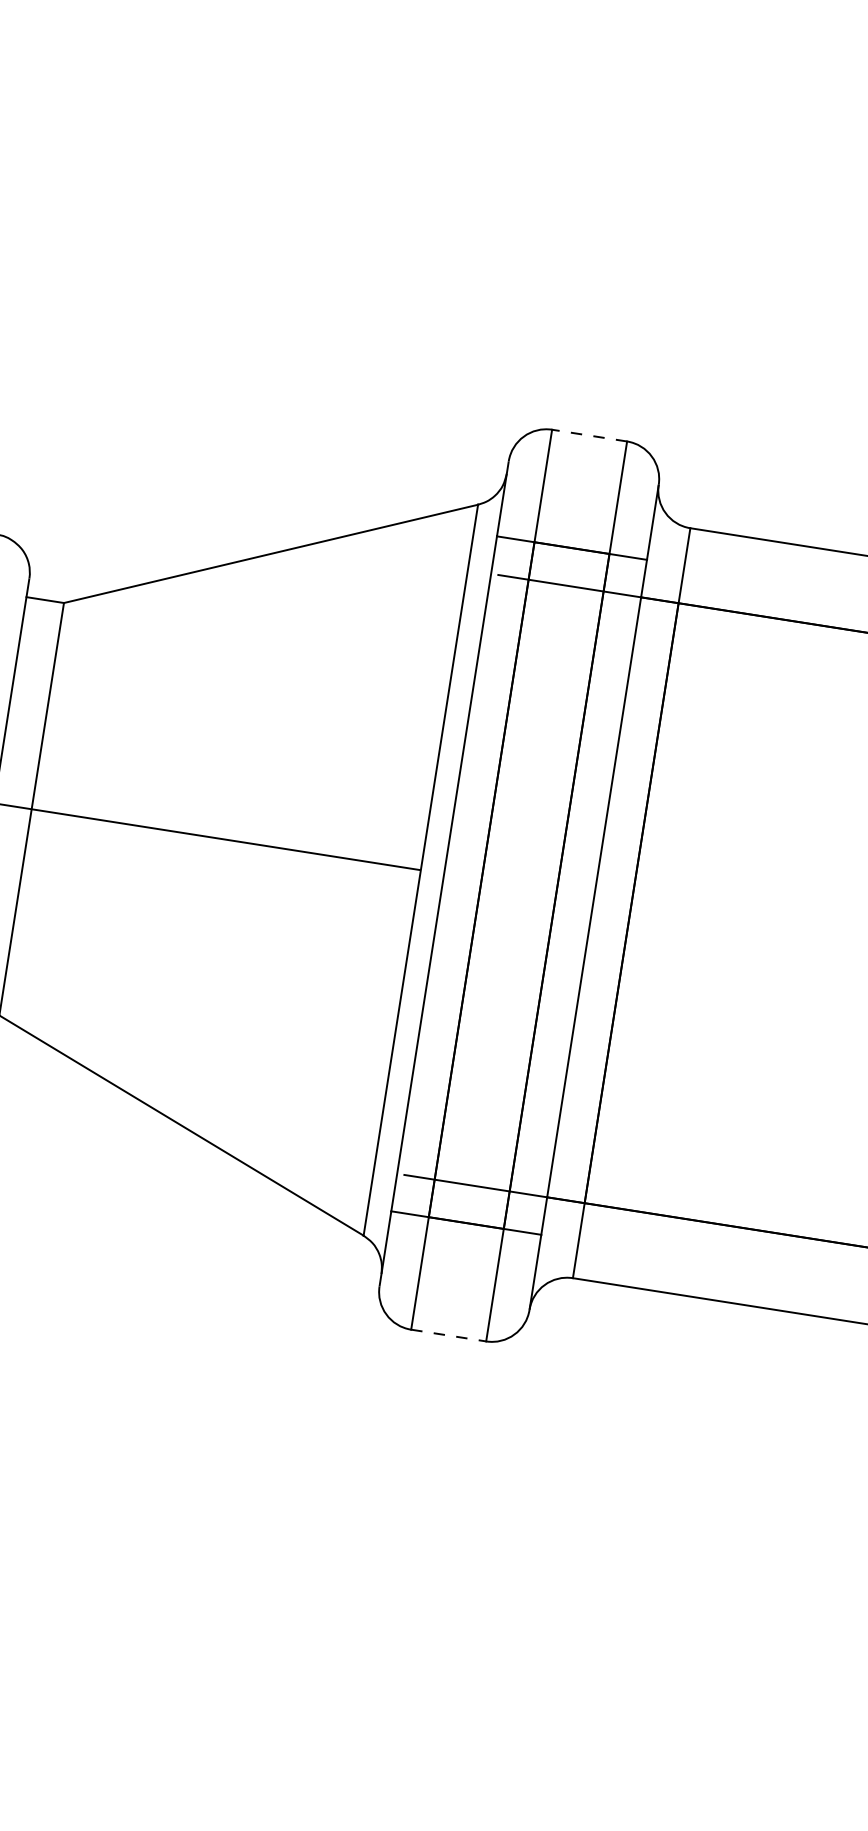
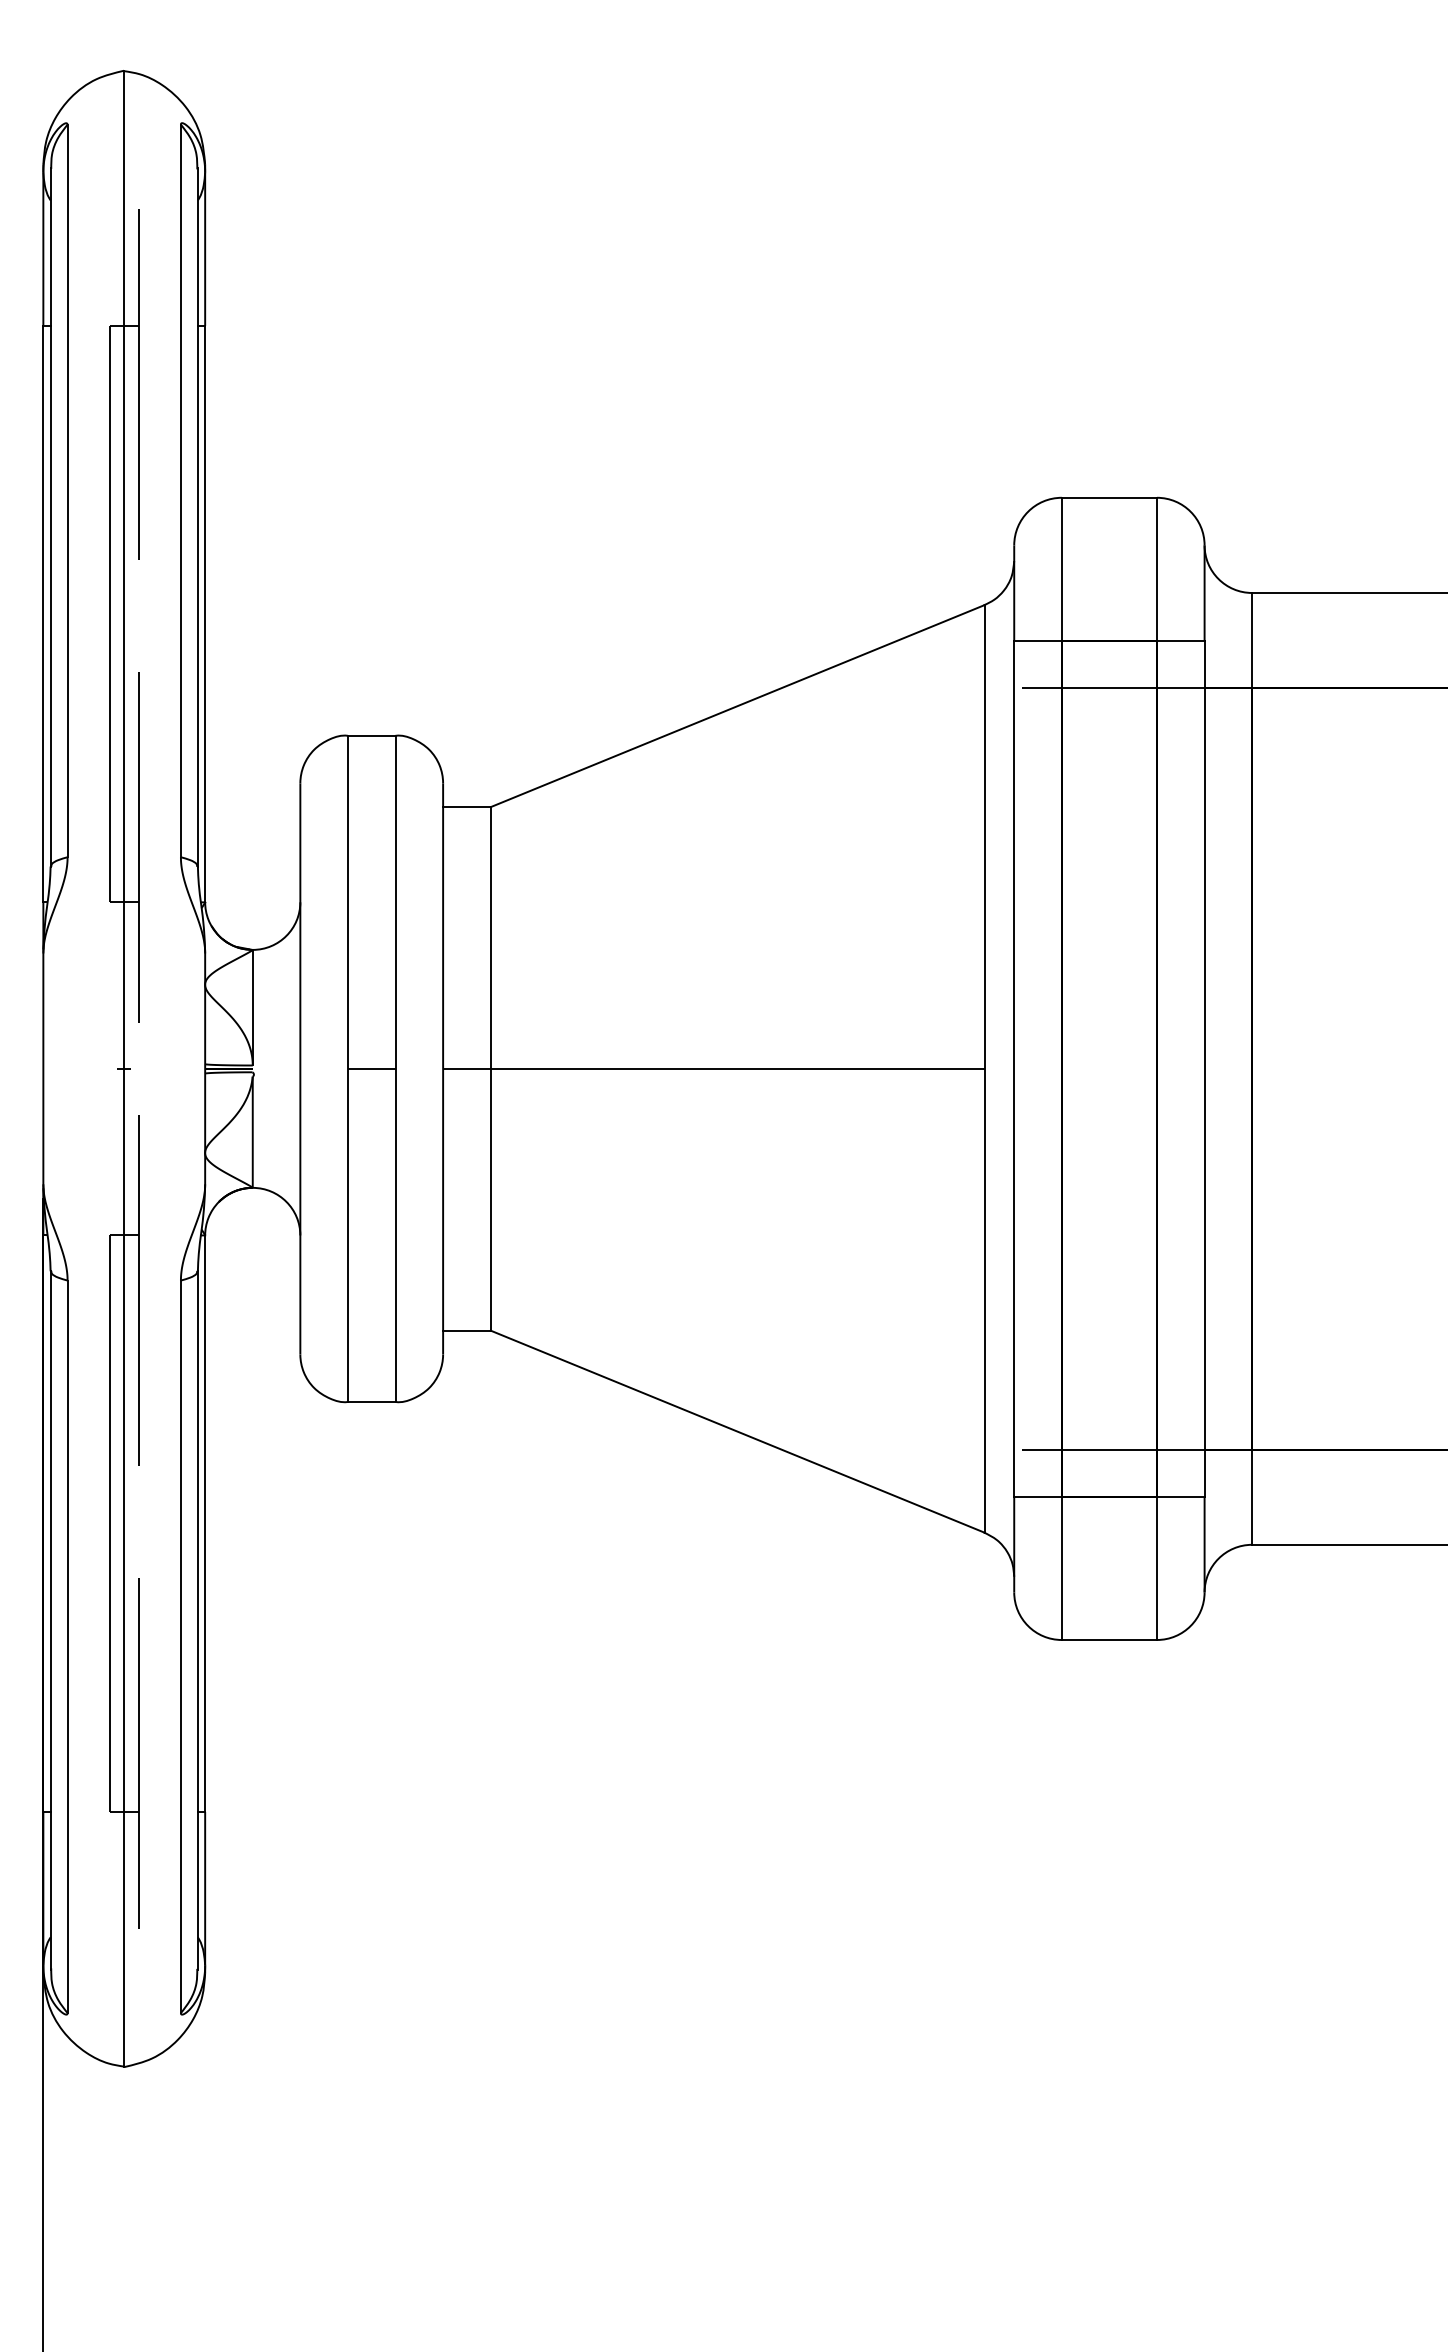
line: (589, 435) -> (1109, 497), dashed -> solid
line: (448, 1335) -> (1109, 1640), dashed -> solid

